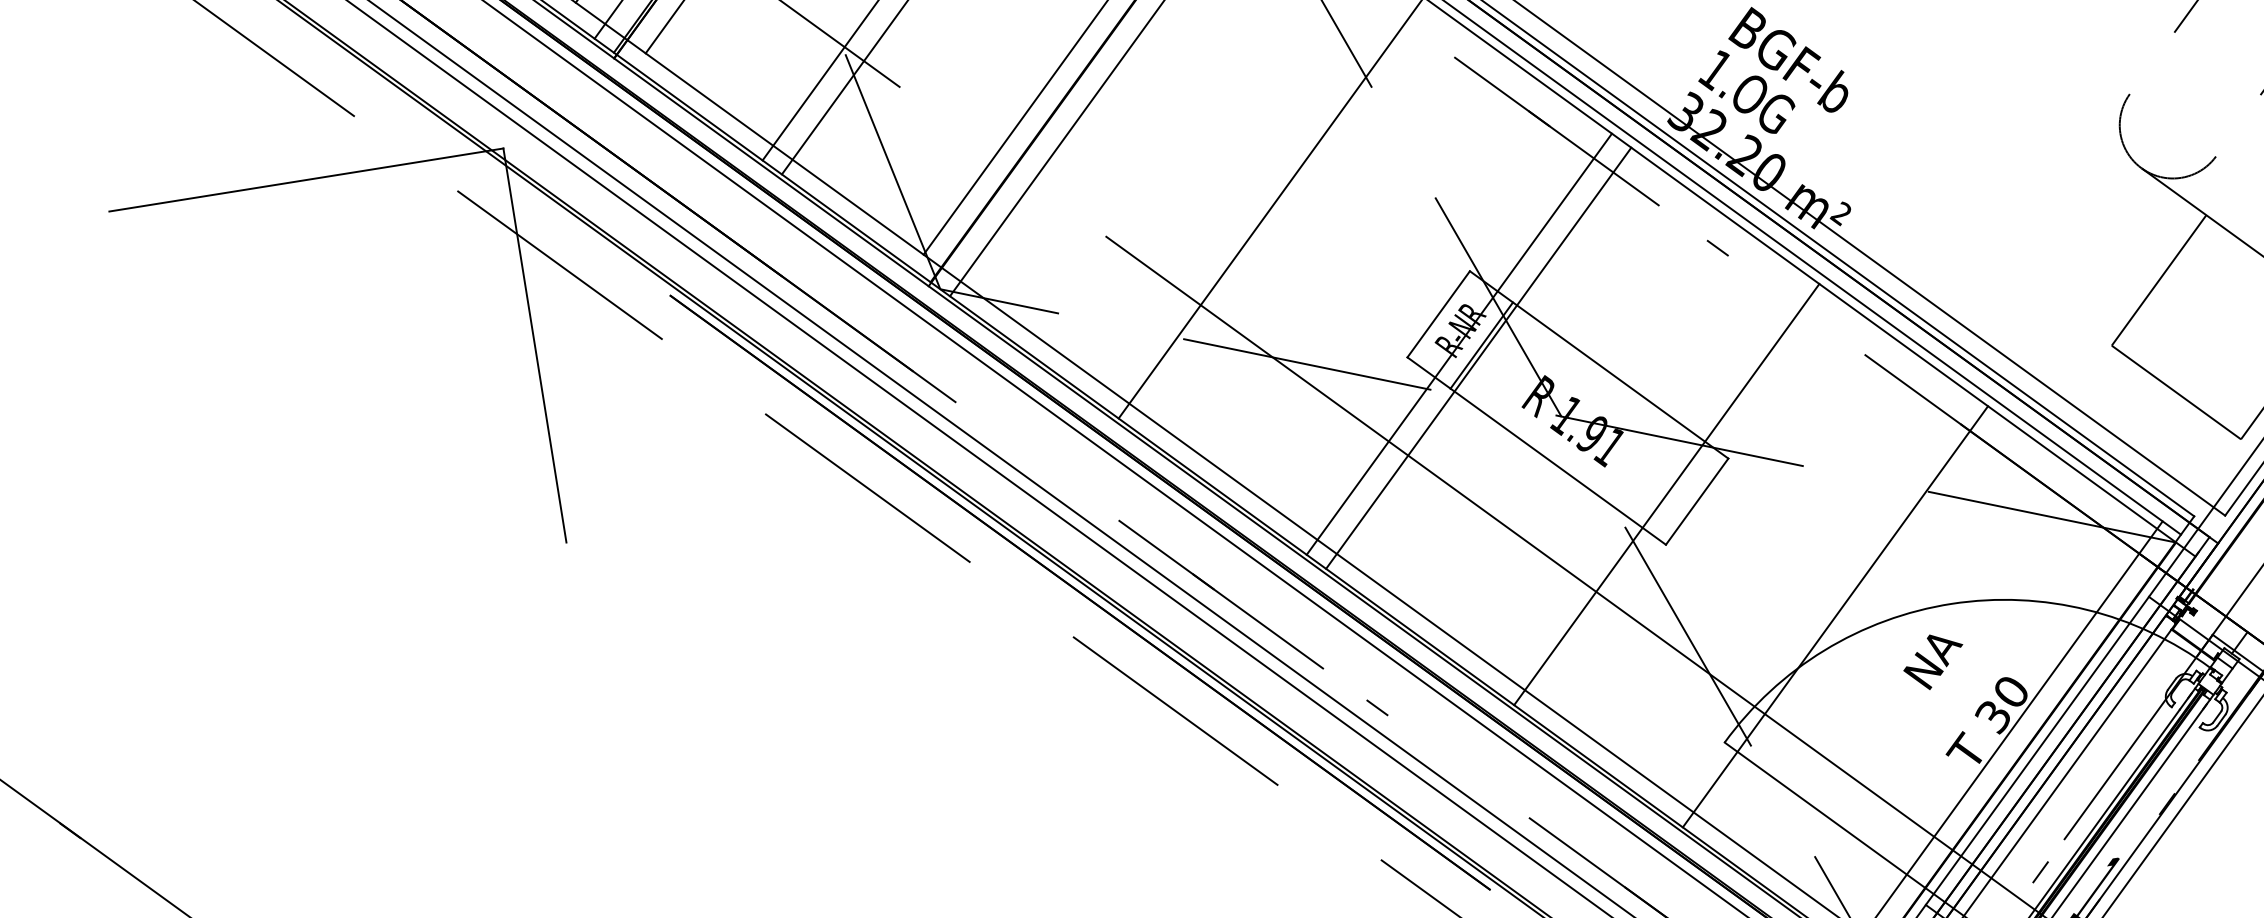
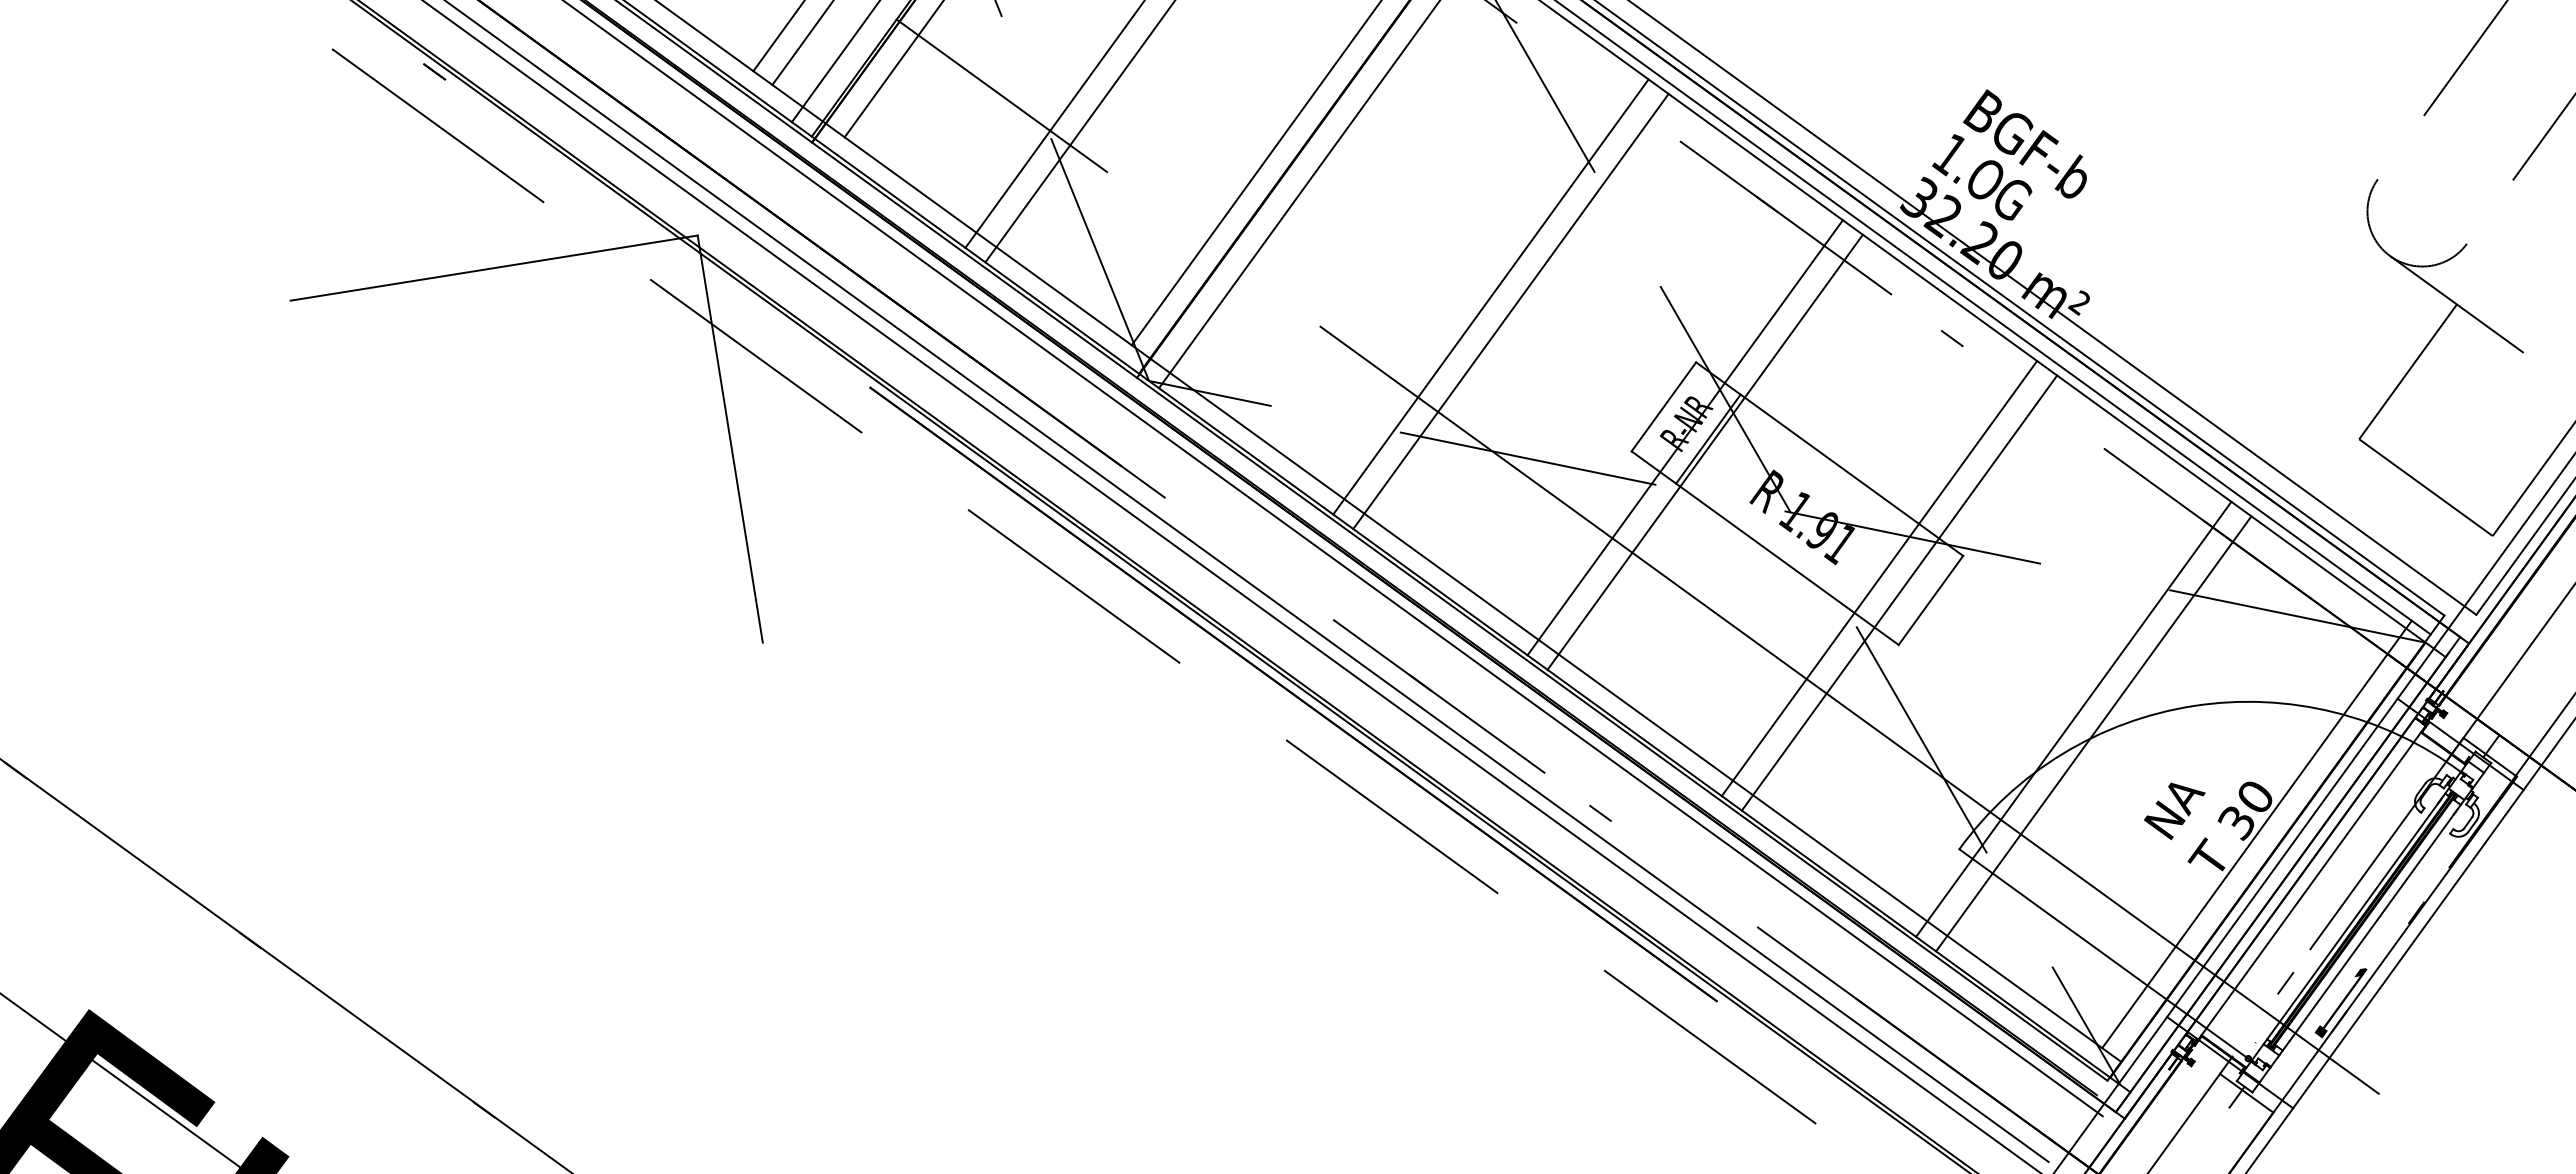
line: (1290, 222) -> (1510, 311), added
line: (1647, 480) -> (1879, 578), added
line: (1854, 630) -> (2093, 733), added
text: (1932, 662) -> (2174, 811), moved

